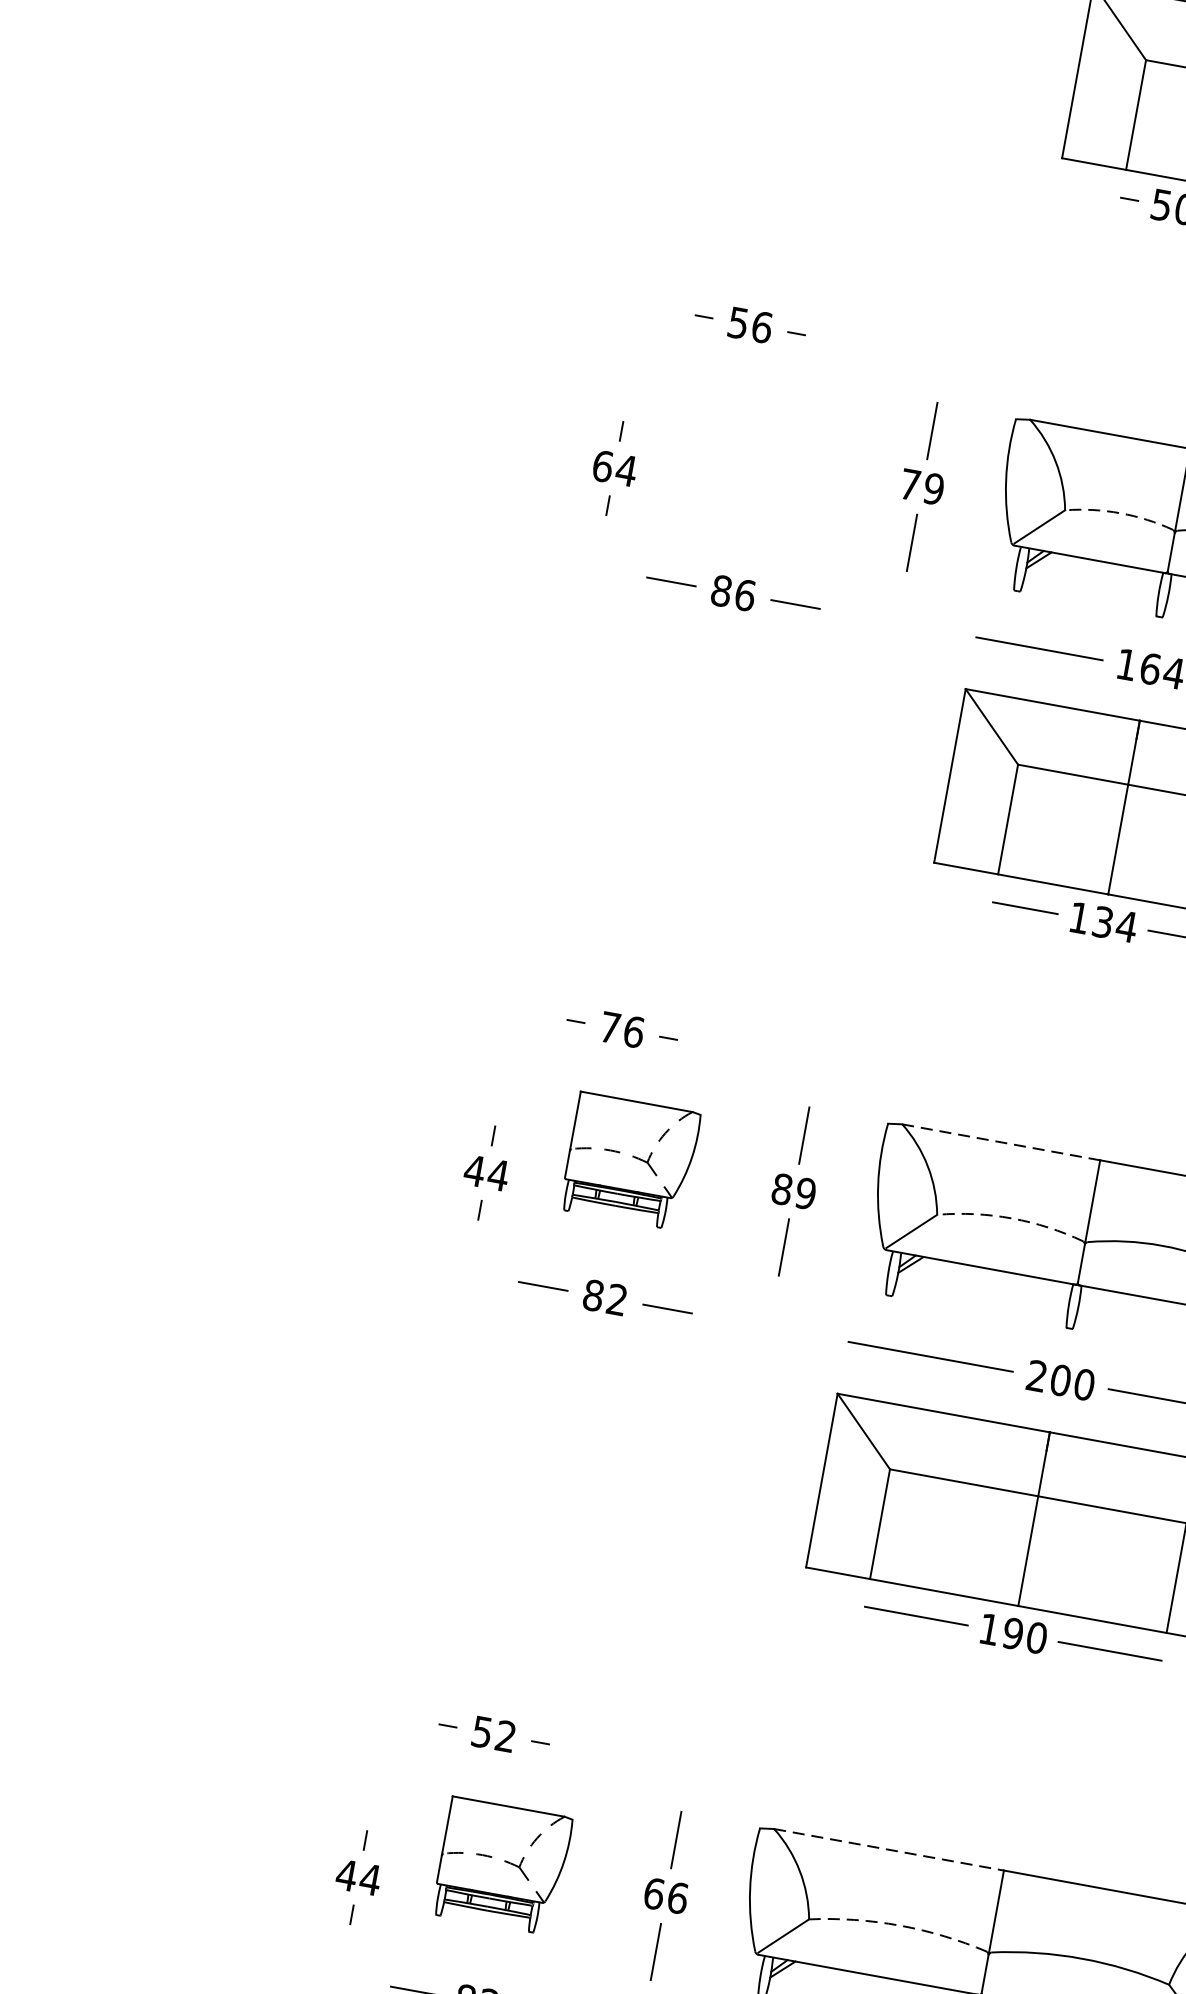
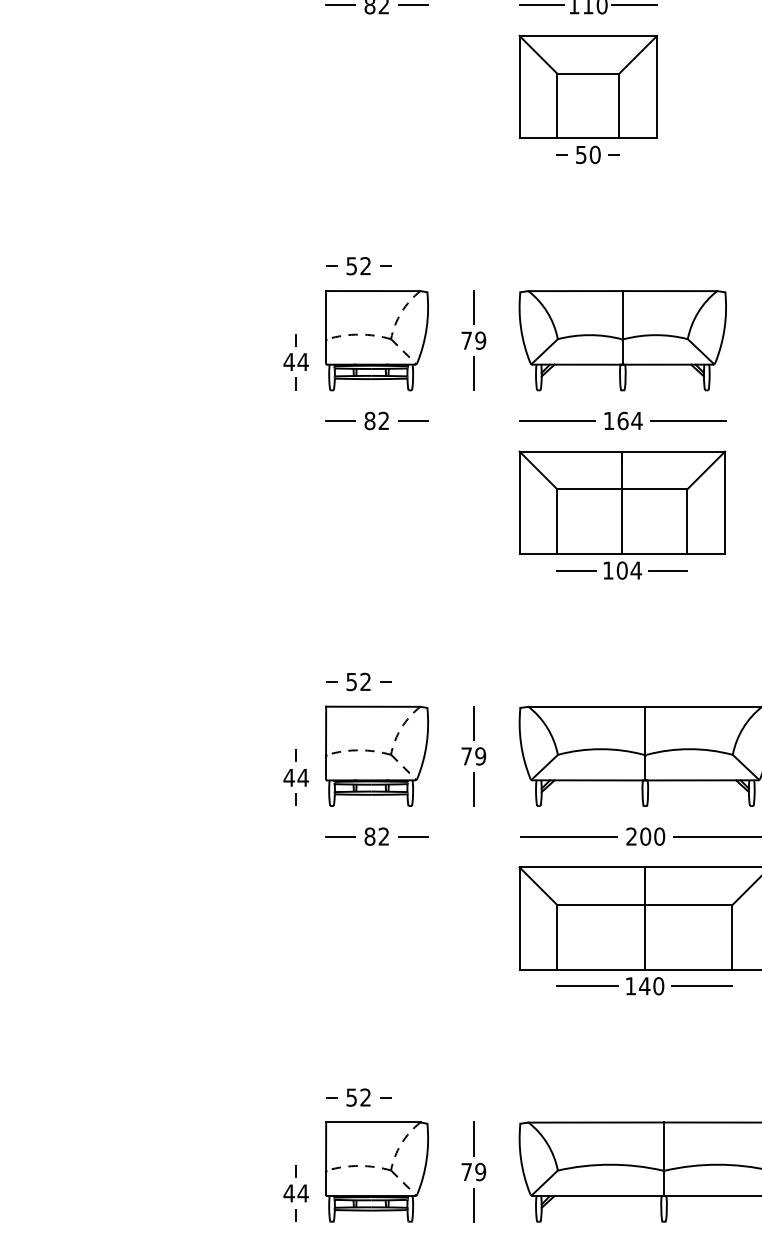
text: (761, 327) -> (365, 266), 56 -> 52
part: (757, 456) -> (376, 340), added
text: (601, 465) -> (288, 361), 64 -> 44
arc: (1119, 513) -> (589, 335), dashed -> solid
text: (744, 594) -> (383, 420), 86 -> 82
text: (1101, 921) -> (621, 570), 134 -> 104
text: (621, 1029) -> (358, 681), 76 -> 52
line: (1002, 1141) -> (587, 706), dashed -> solid
part: (631, 1160) -> (377, 755), size x1.43
text: (781, 1189) -> (466, 756), 89 -> 79
arc: (1012, 1219) -> (601, 749), dashed -> solid
text: (1012, 1634) -> (644, 986), 190 -> 140
line: (889, 1849) -> (596, 1122), dashed -> solid
part: (503, 1865) -> (377, 1171), size x1.43
text: (665, 1894) -> (473, 1171), 66 -> 79
arc: (900, 1925) -> (610, 1164), dashed -> solid

